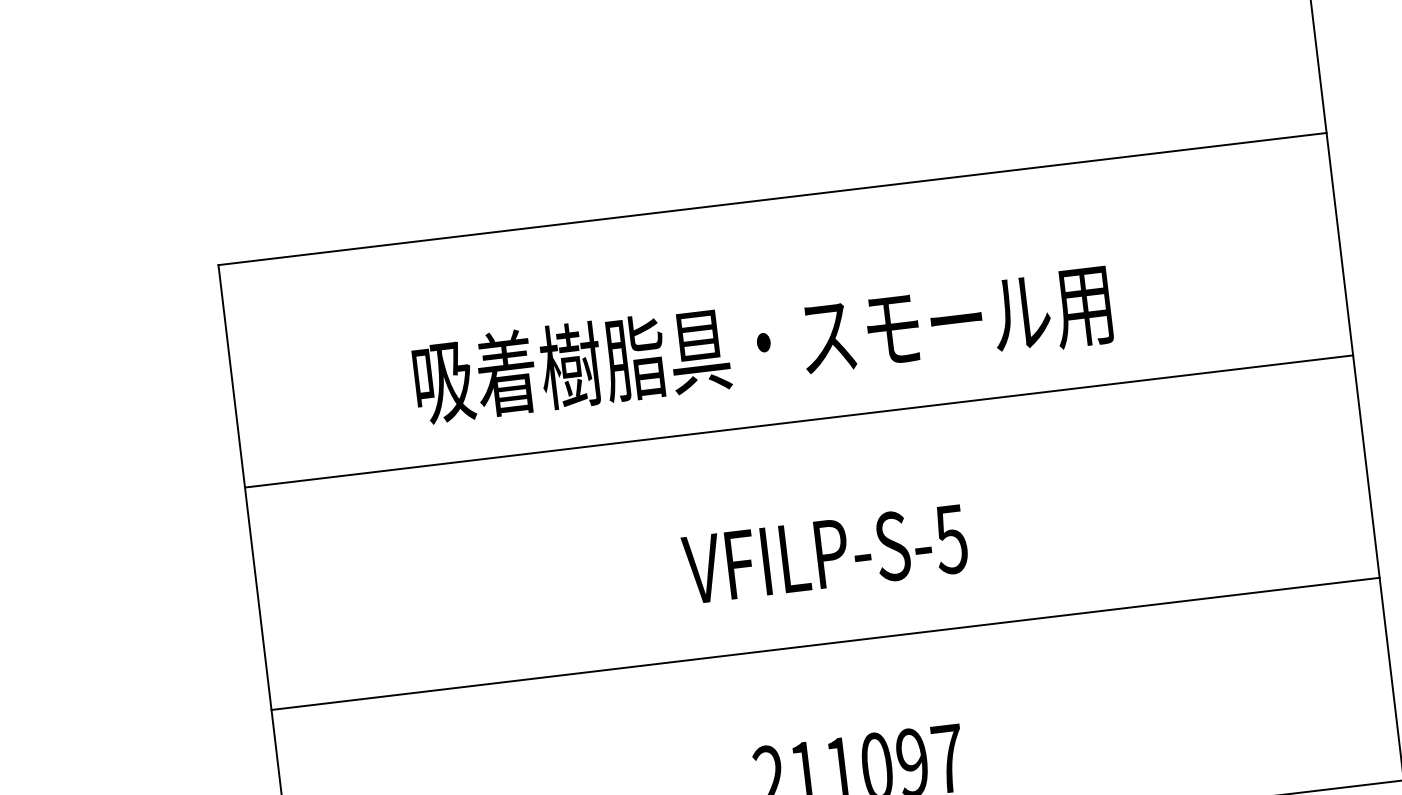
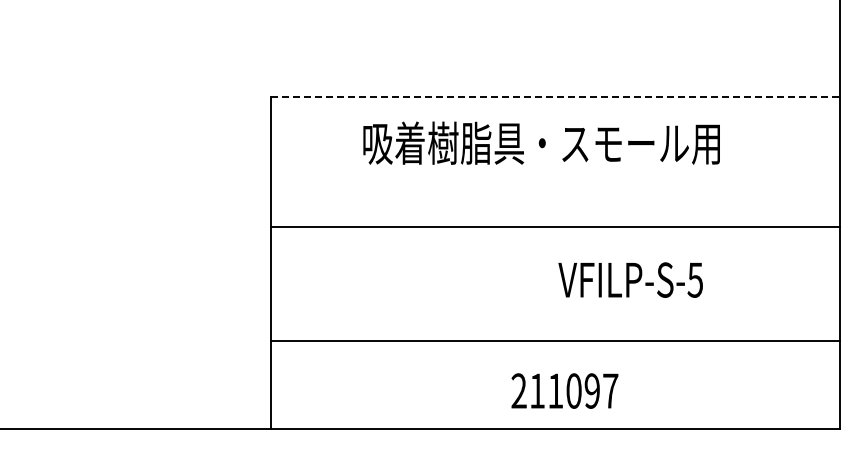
line: (772, 199) -> (555, 97), solid -> dashed
text: (762, 341) -> (541, 142), moved
line: (797, 422) -> (554, 227), moved
text: (824, 553) -> (630, 279), moved
line: (823, 644) -> (554, 341), moved

